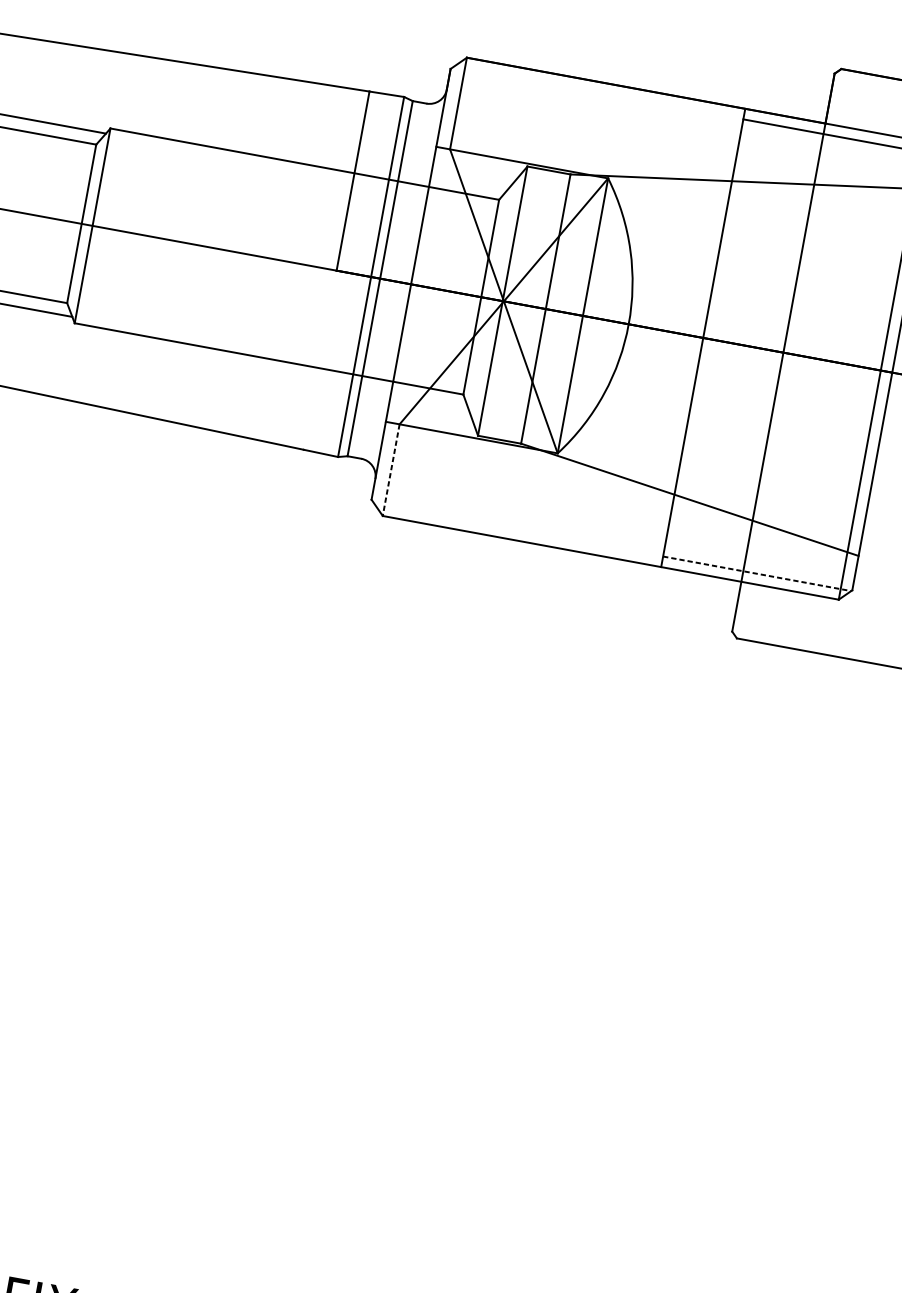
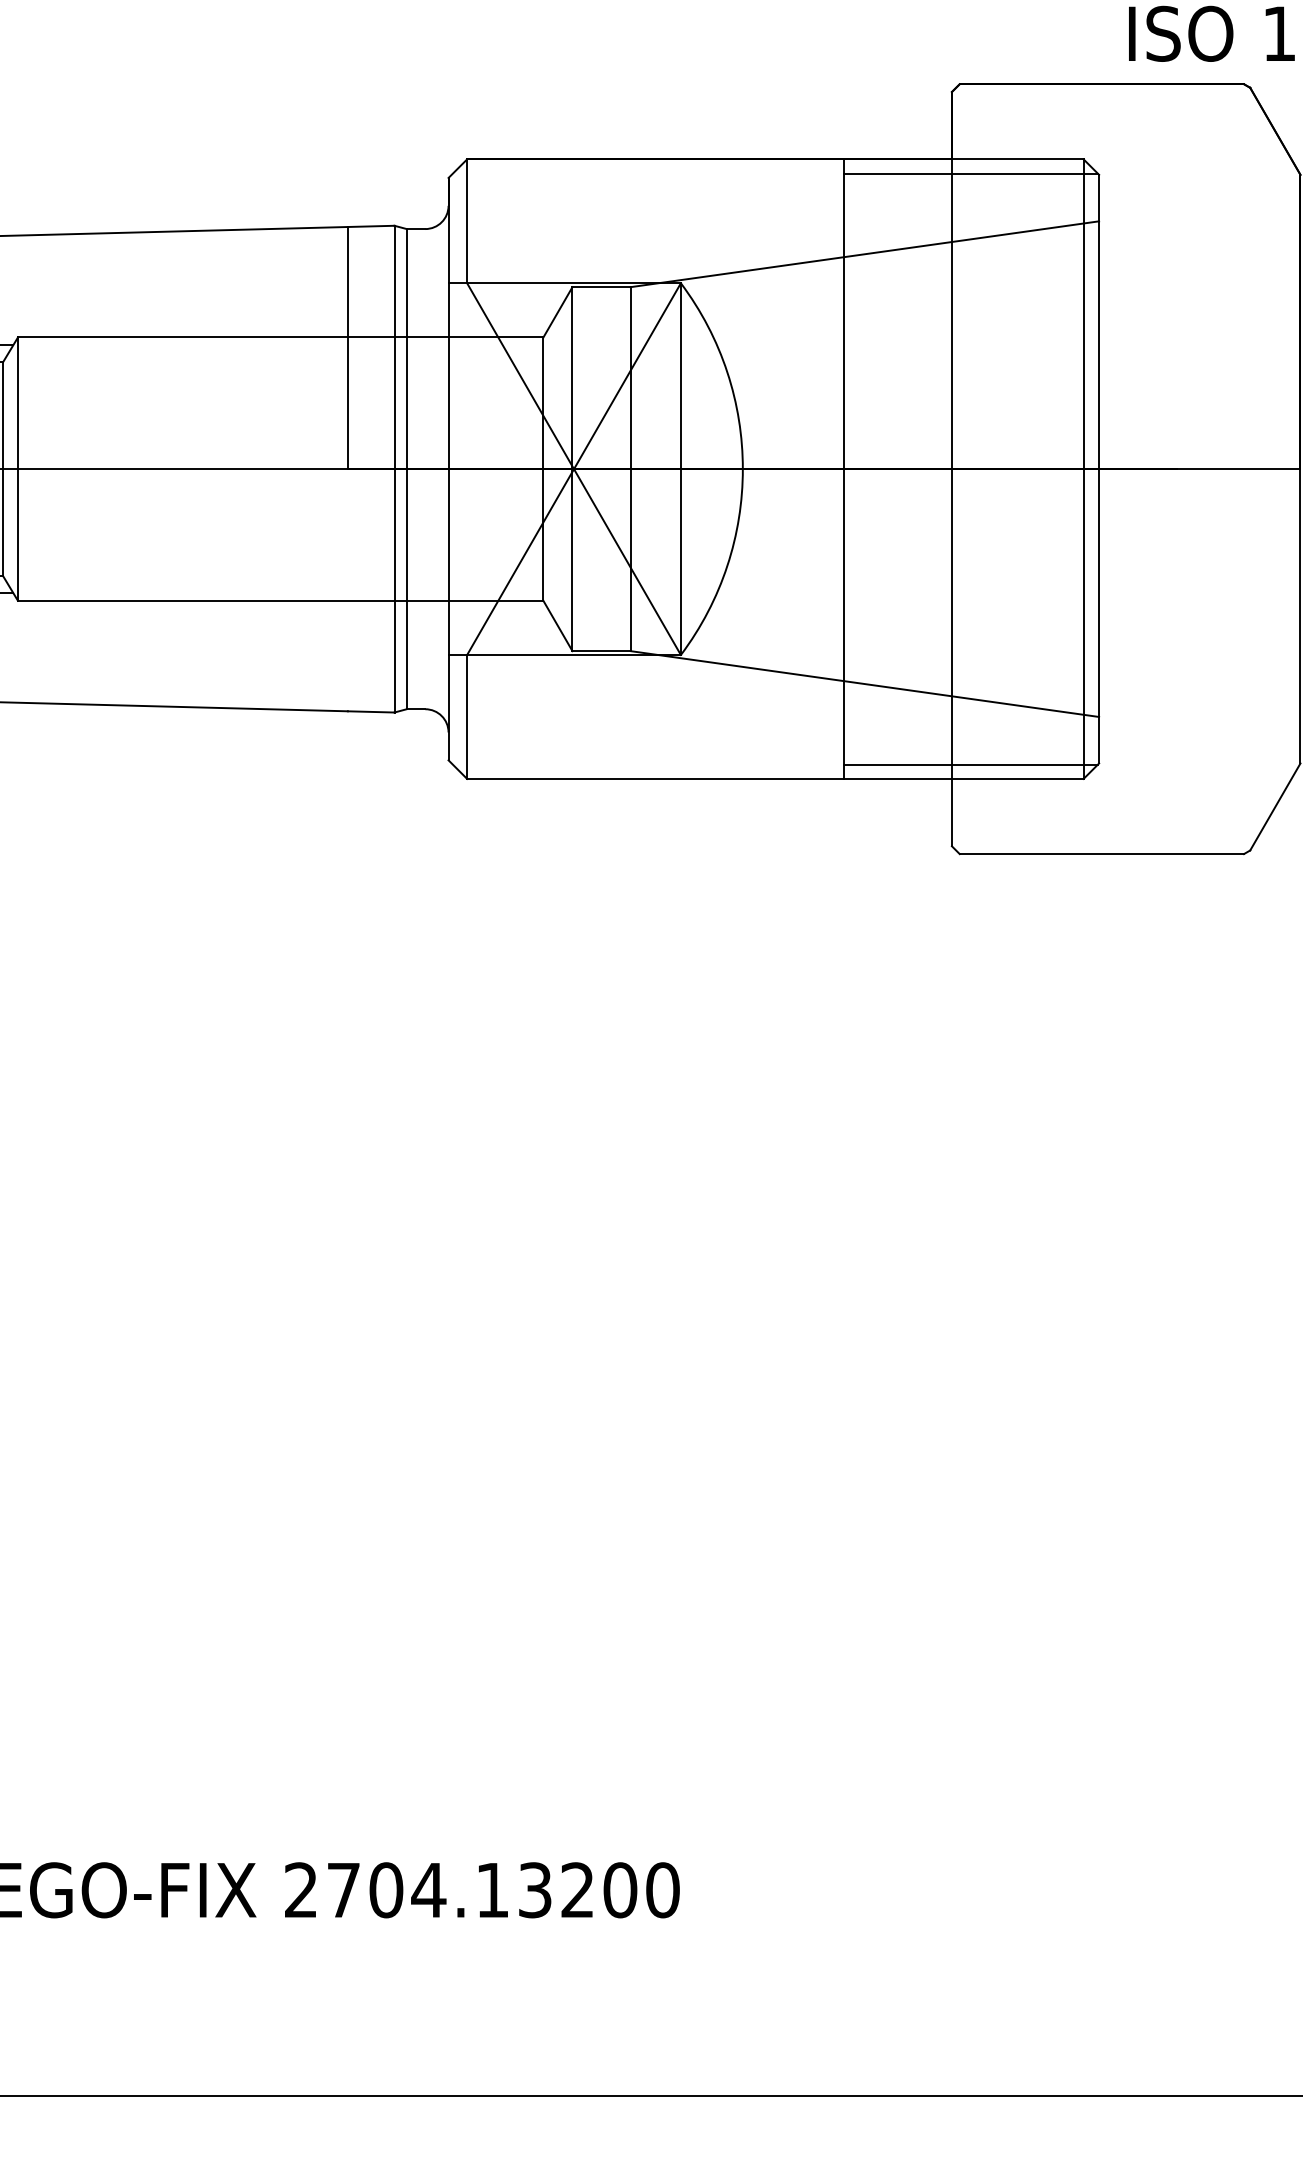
line: (391, 469) -> (467, 716), dashed -> solid
line: (757, 573) -> (971, 764), dashed -> solid

